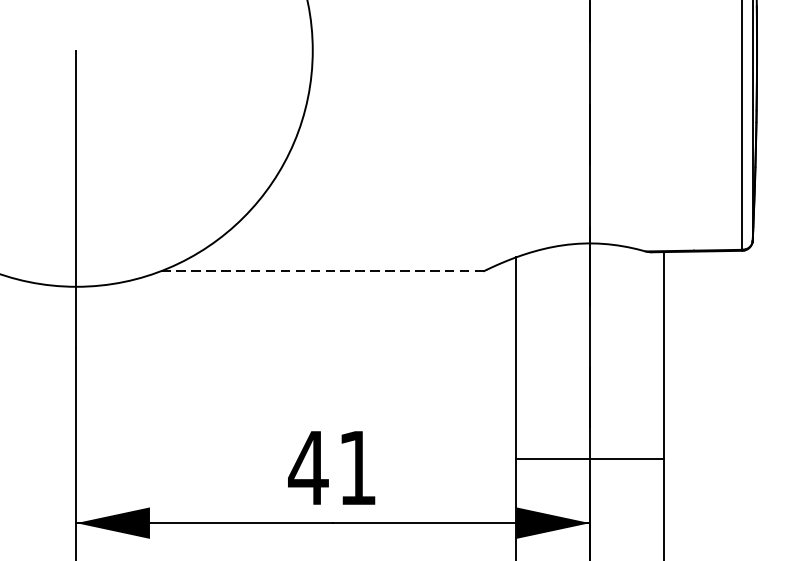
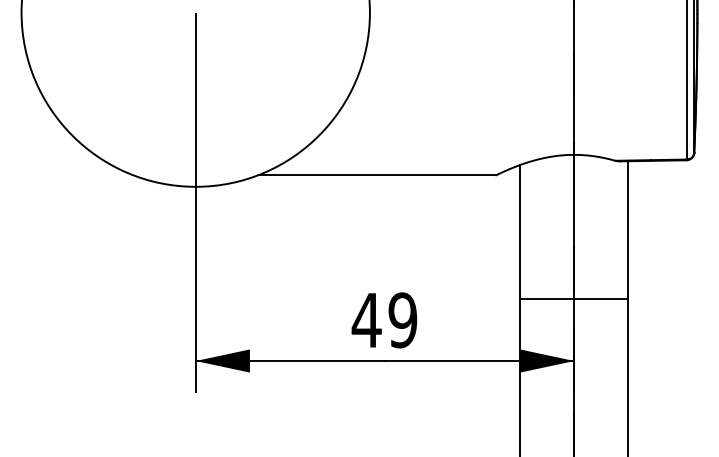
line: (321, 271) -> (376, 175), dashed -> solid
line: (590, 460) -> (574, 299), moved
text: (356, 468) -> (402, 320), 41 -> 49

